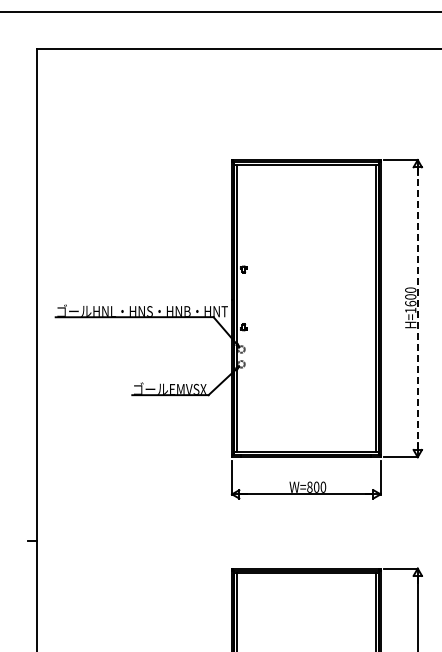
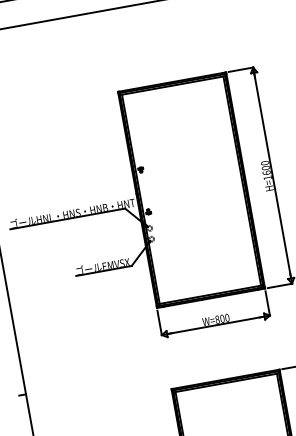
line: (417, 309) -> (272, 176), dashed -> solid

